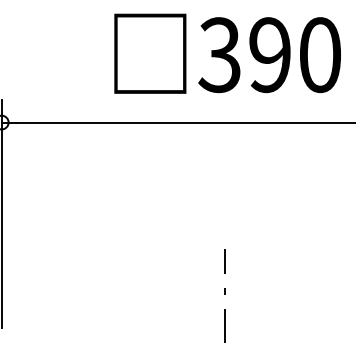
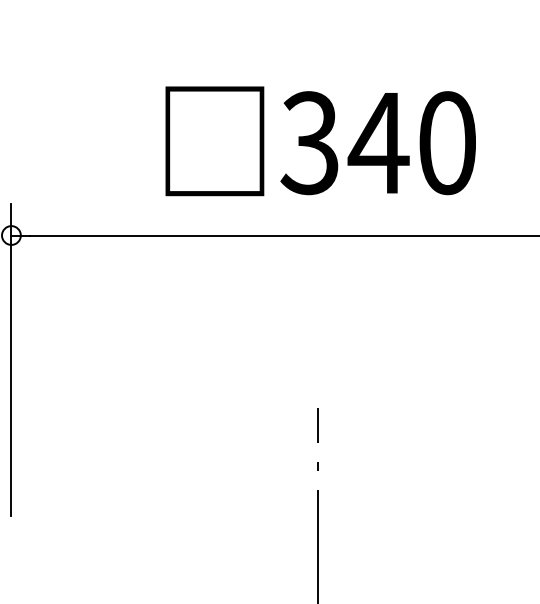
text: (269, 55) -> (378, 143), 390 -> 340

